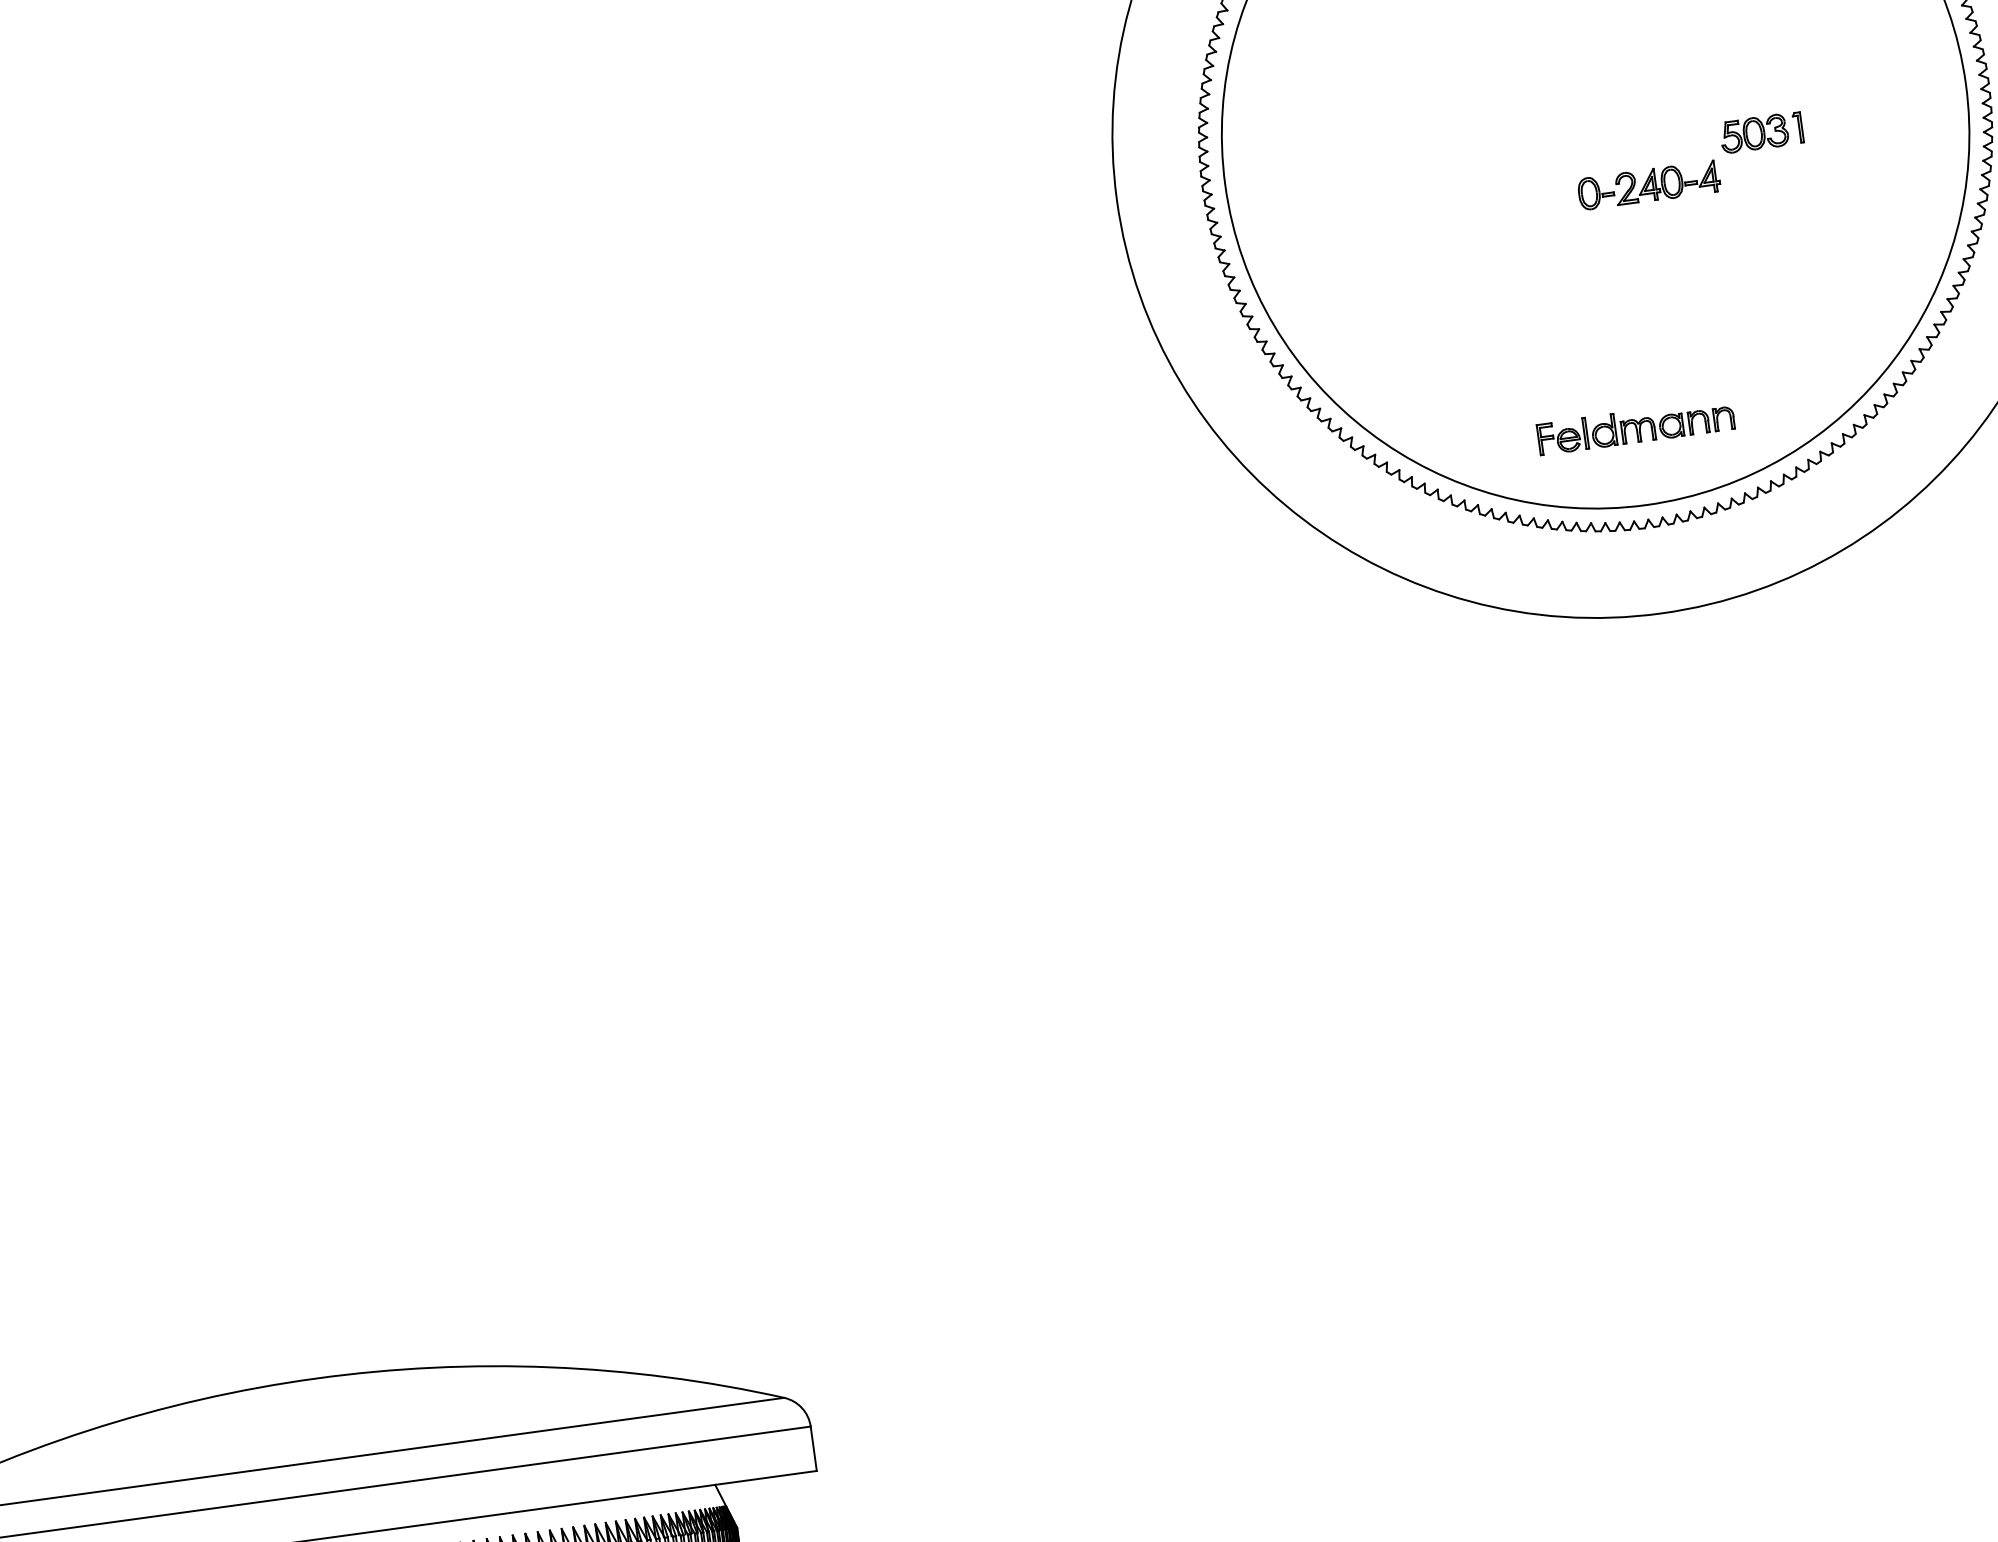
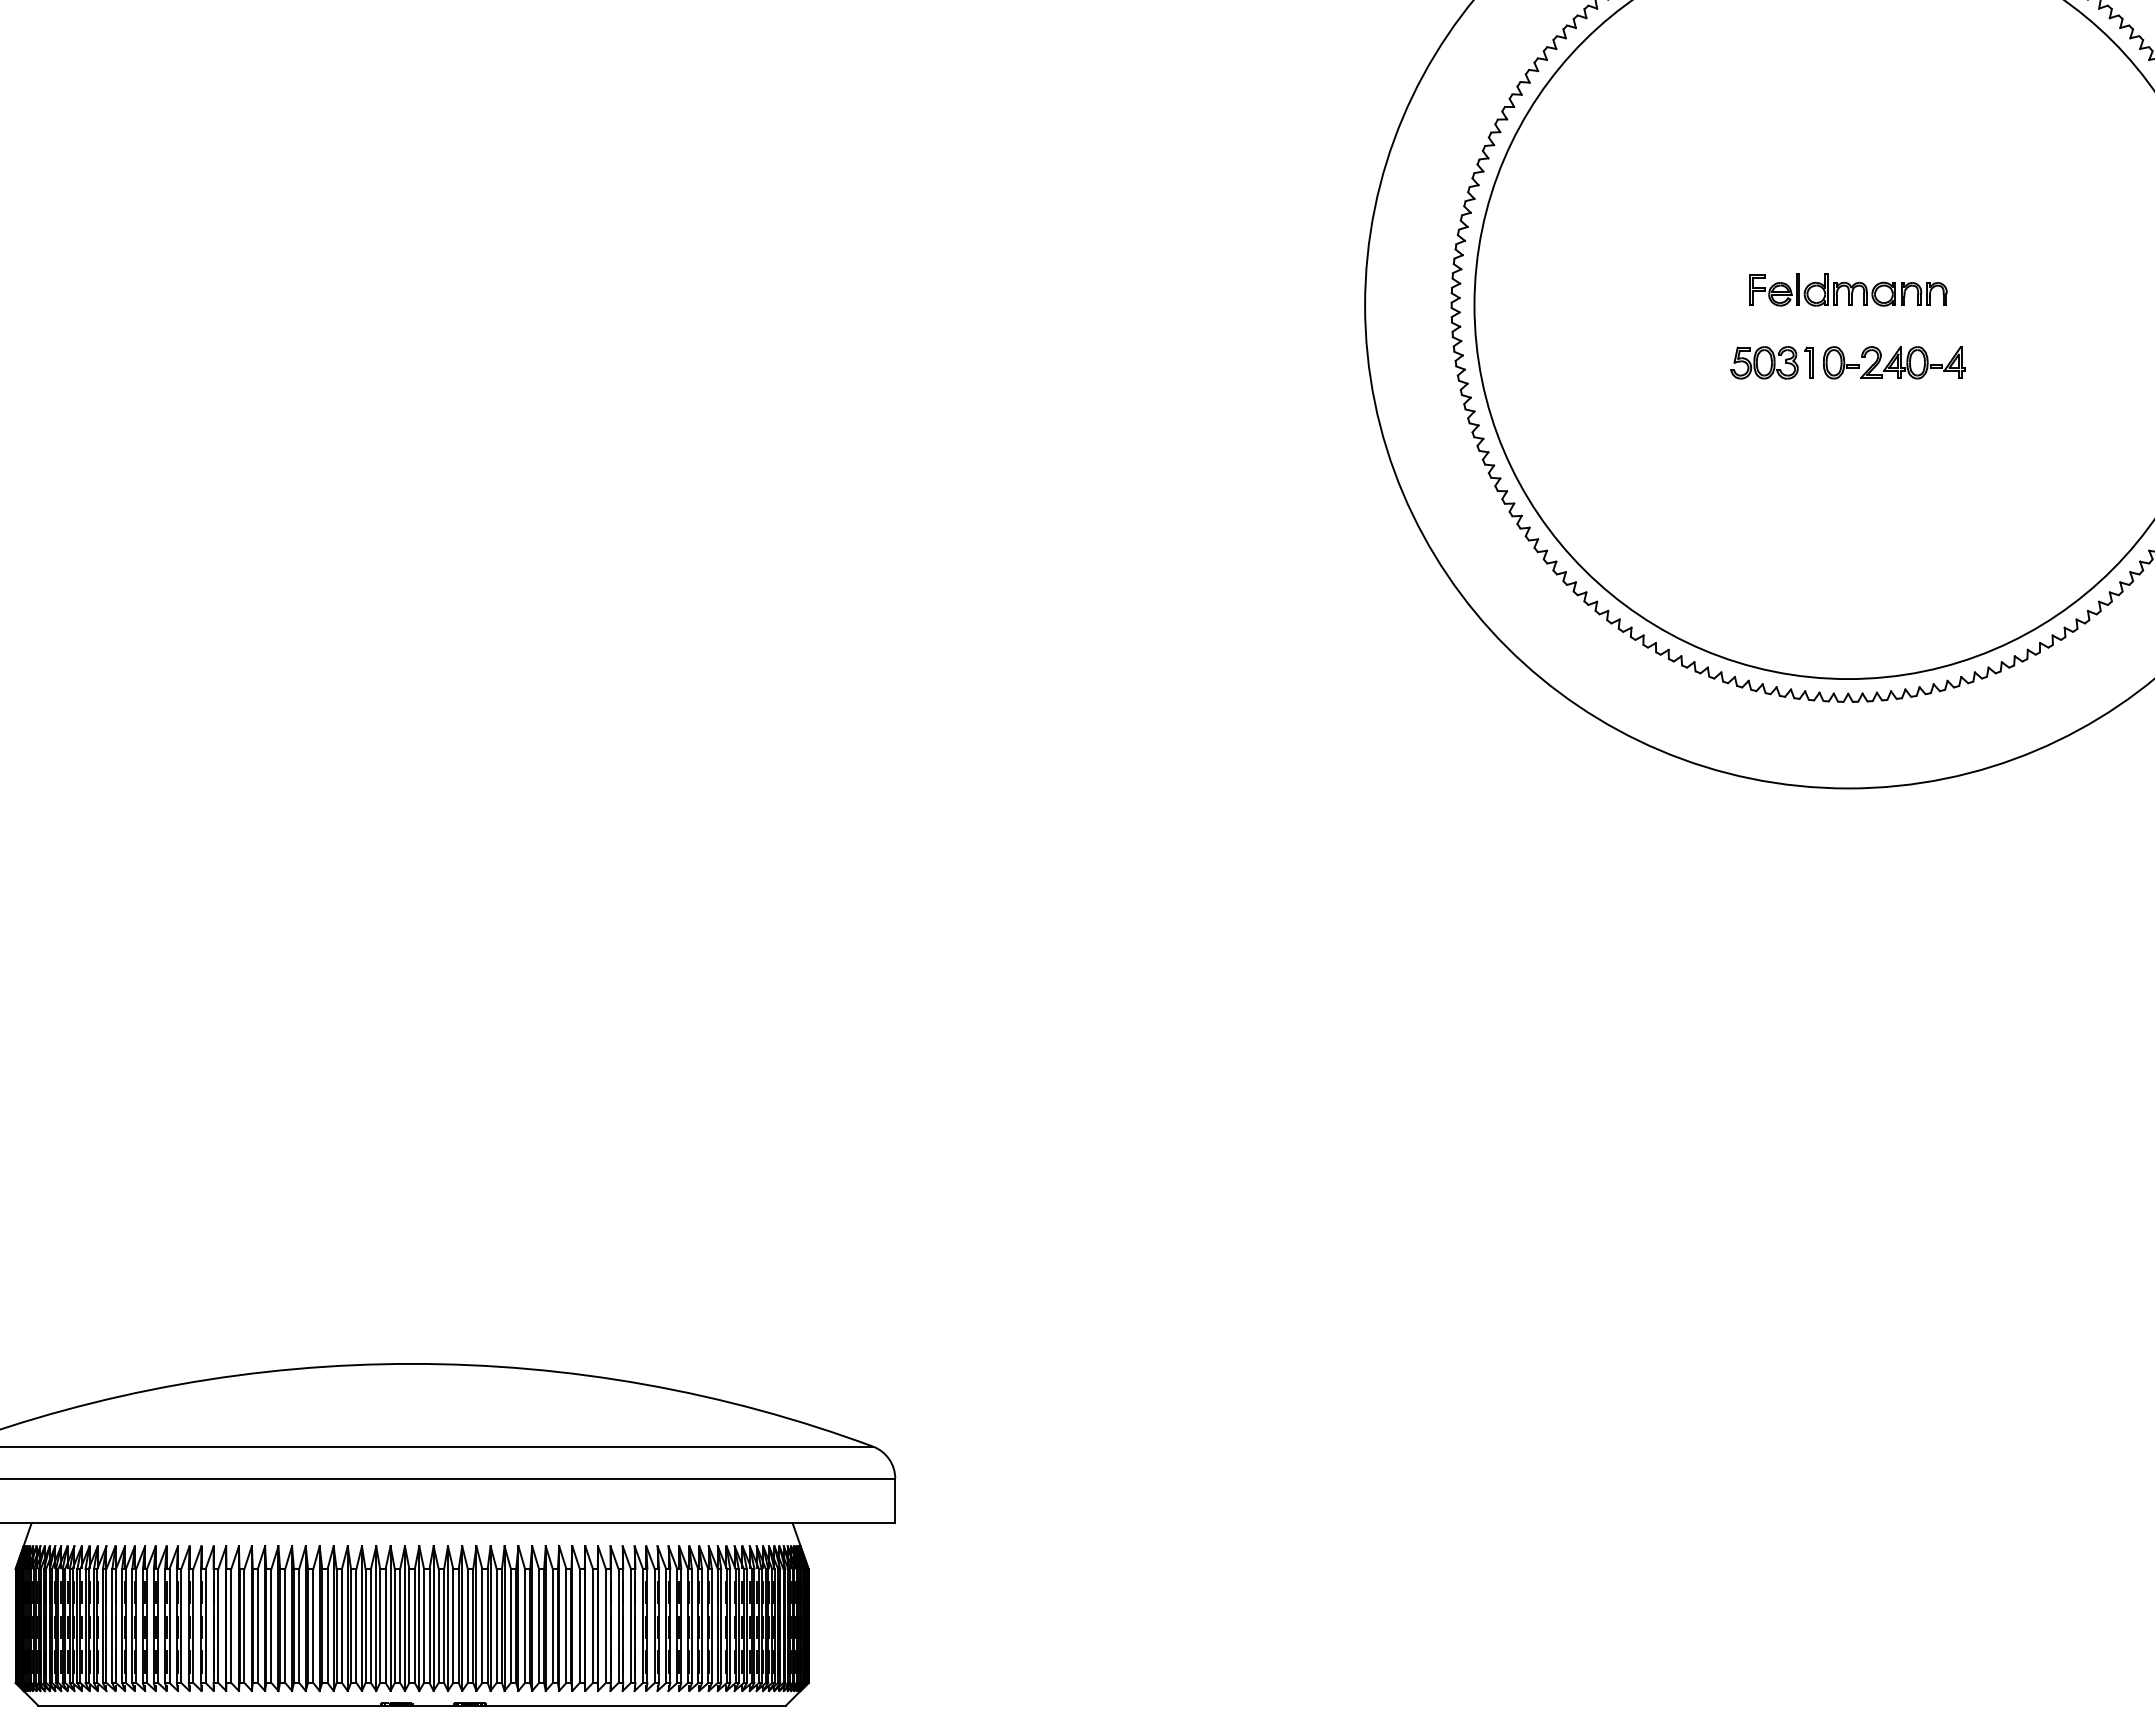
part: (1761, 132) -> (1771, 362), moved
part: (1635, 426) -> (1848, 289), moved

